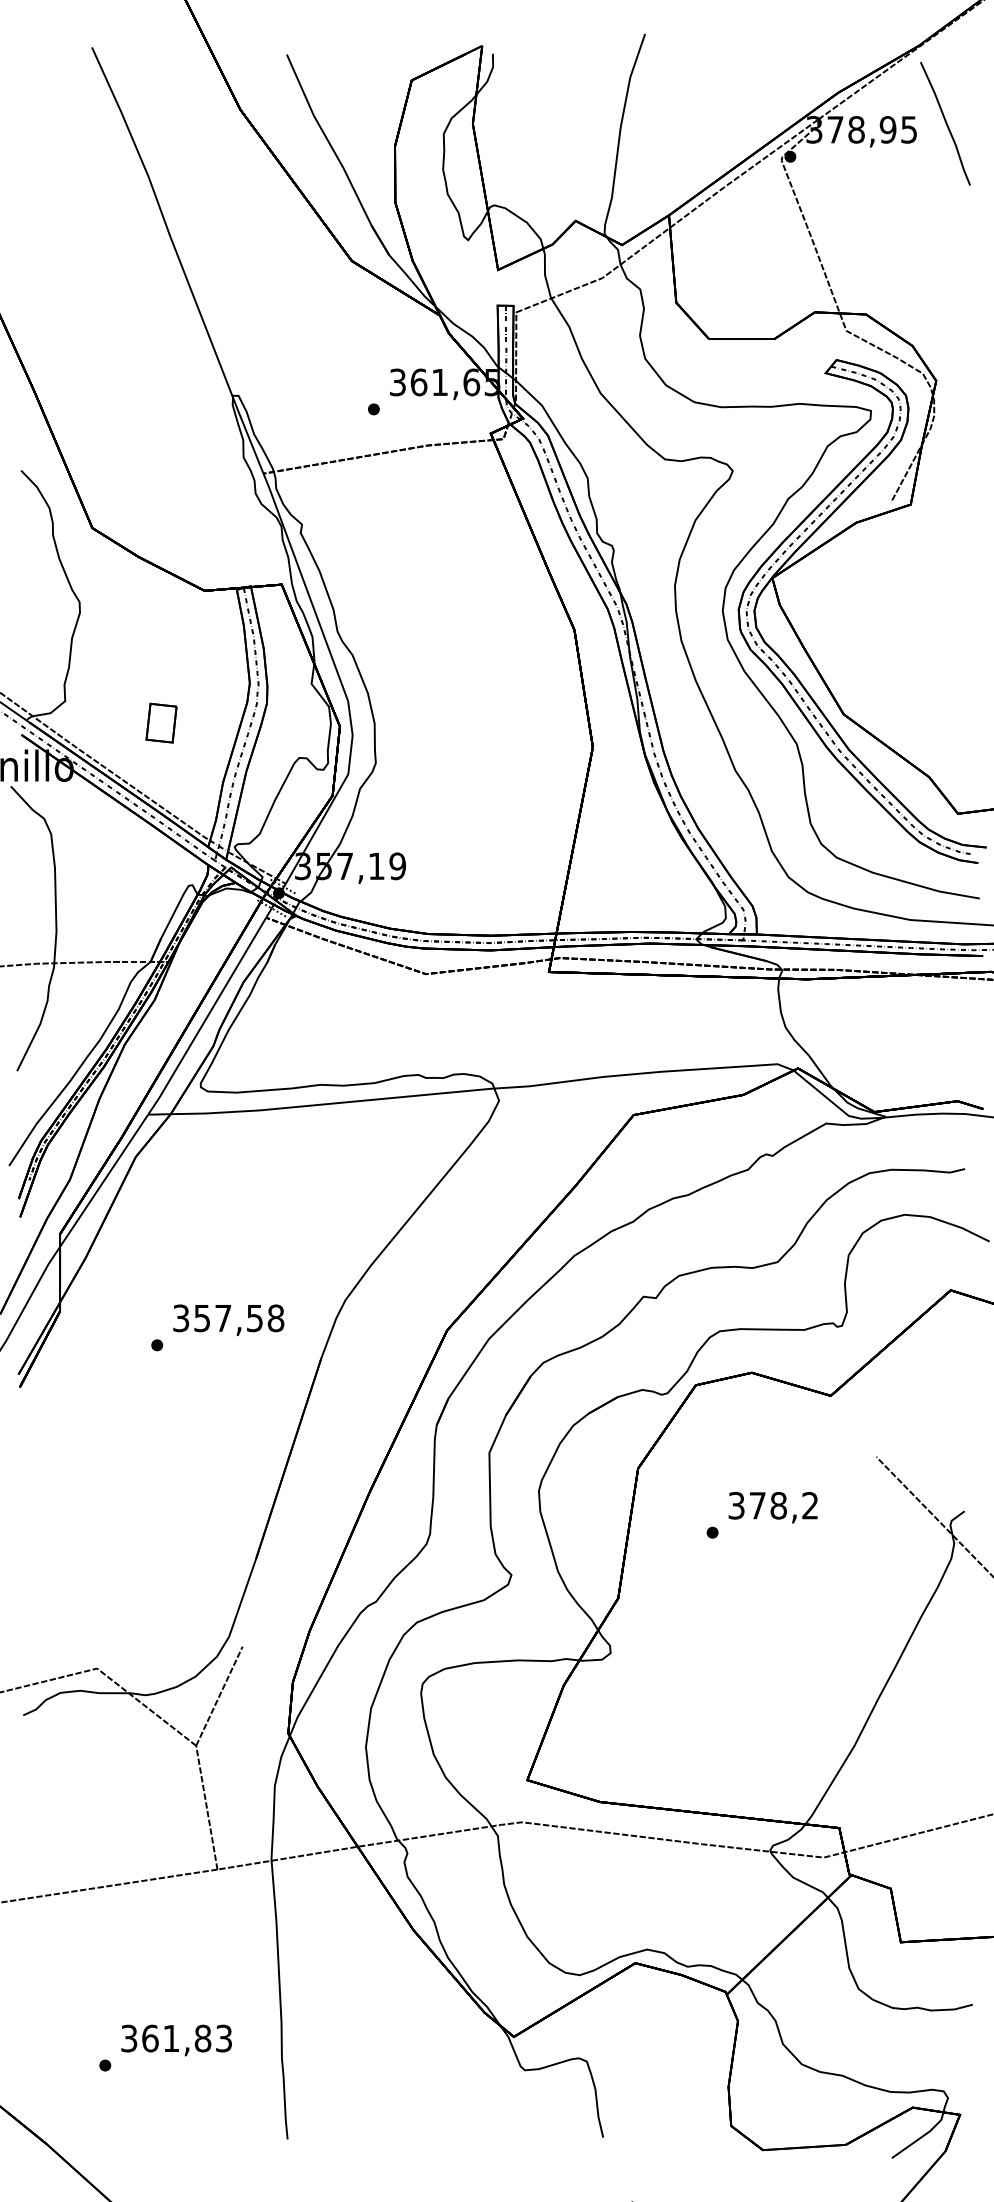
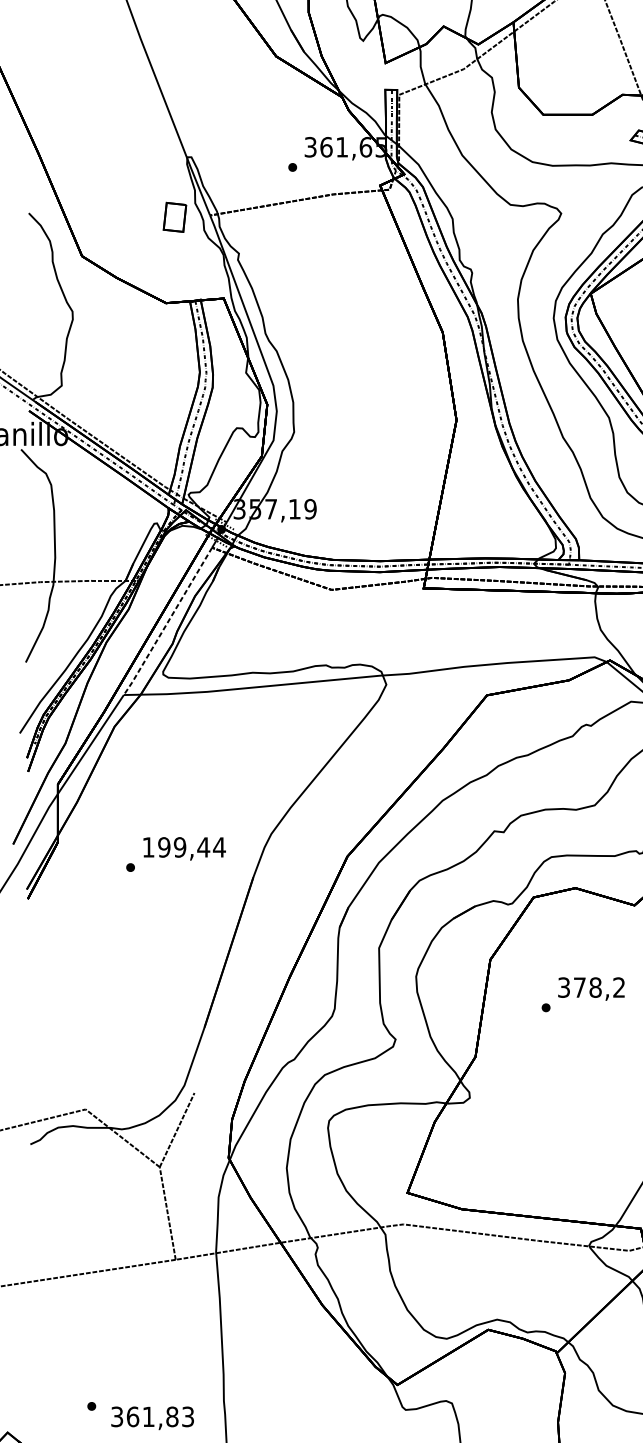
part: (161, 722) -> (174, 216), moved
line: (207, 1017) -> (168, 622), solid -> dashed
text: (228, 1318) -> (183, 847), 357,58 -> 199,44
text: (176, 2040) -> (152, 1418), moved

